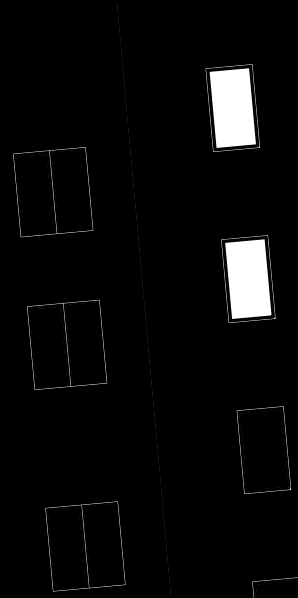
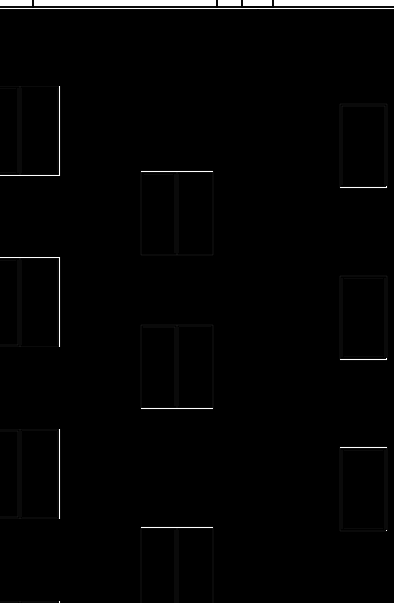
fill: (232, 107) -> (363, 145), added
fill: (248, 279) -> (363, 317), added

